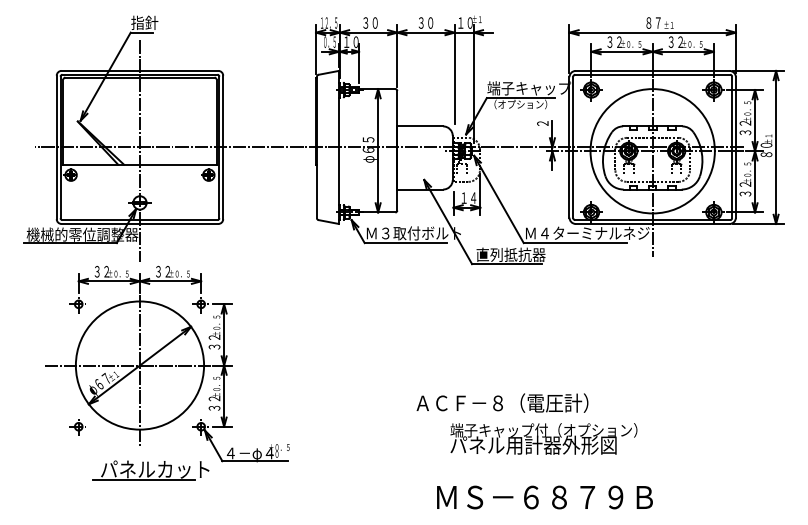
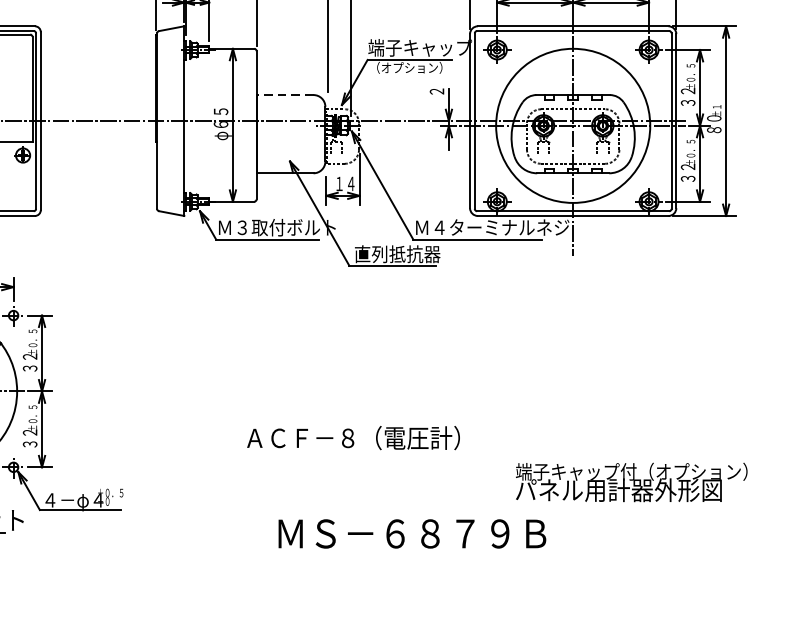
line: (420, 126) -> (285, 95), solid -> dashed
text: (502, 402) -> (353, 437), moved
text: (543, 438) -> (631, 481), moved
text: (544, 497) -> (411, 533), moved

